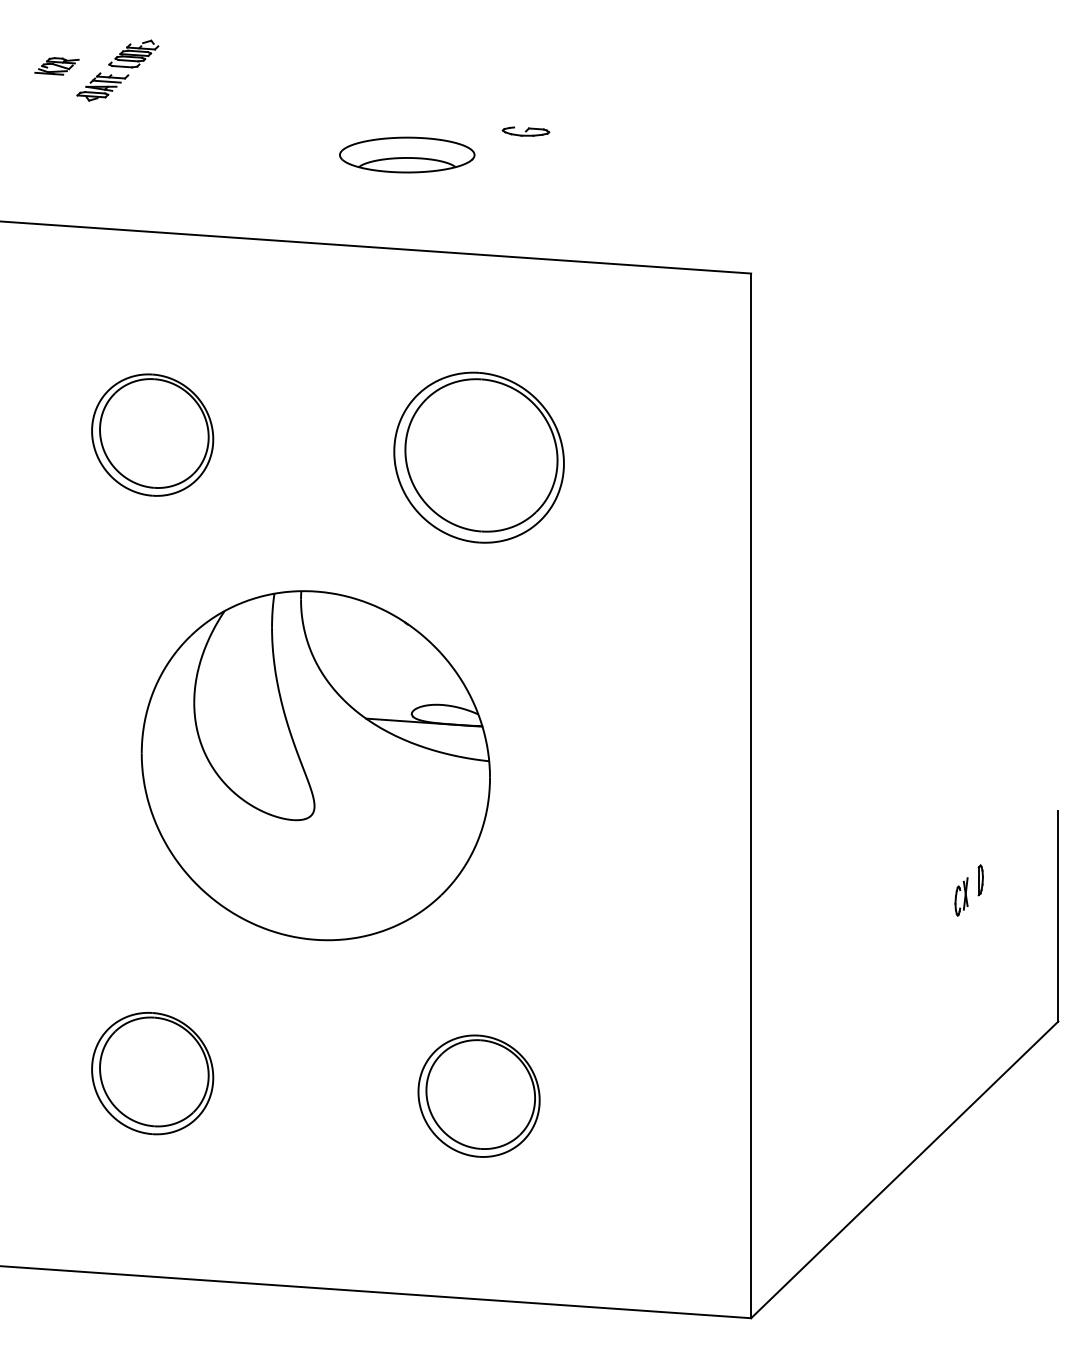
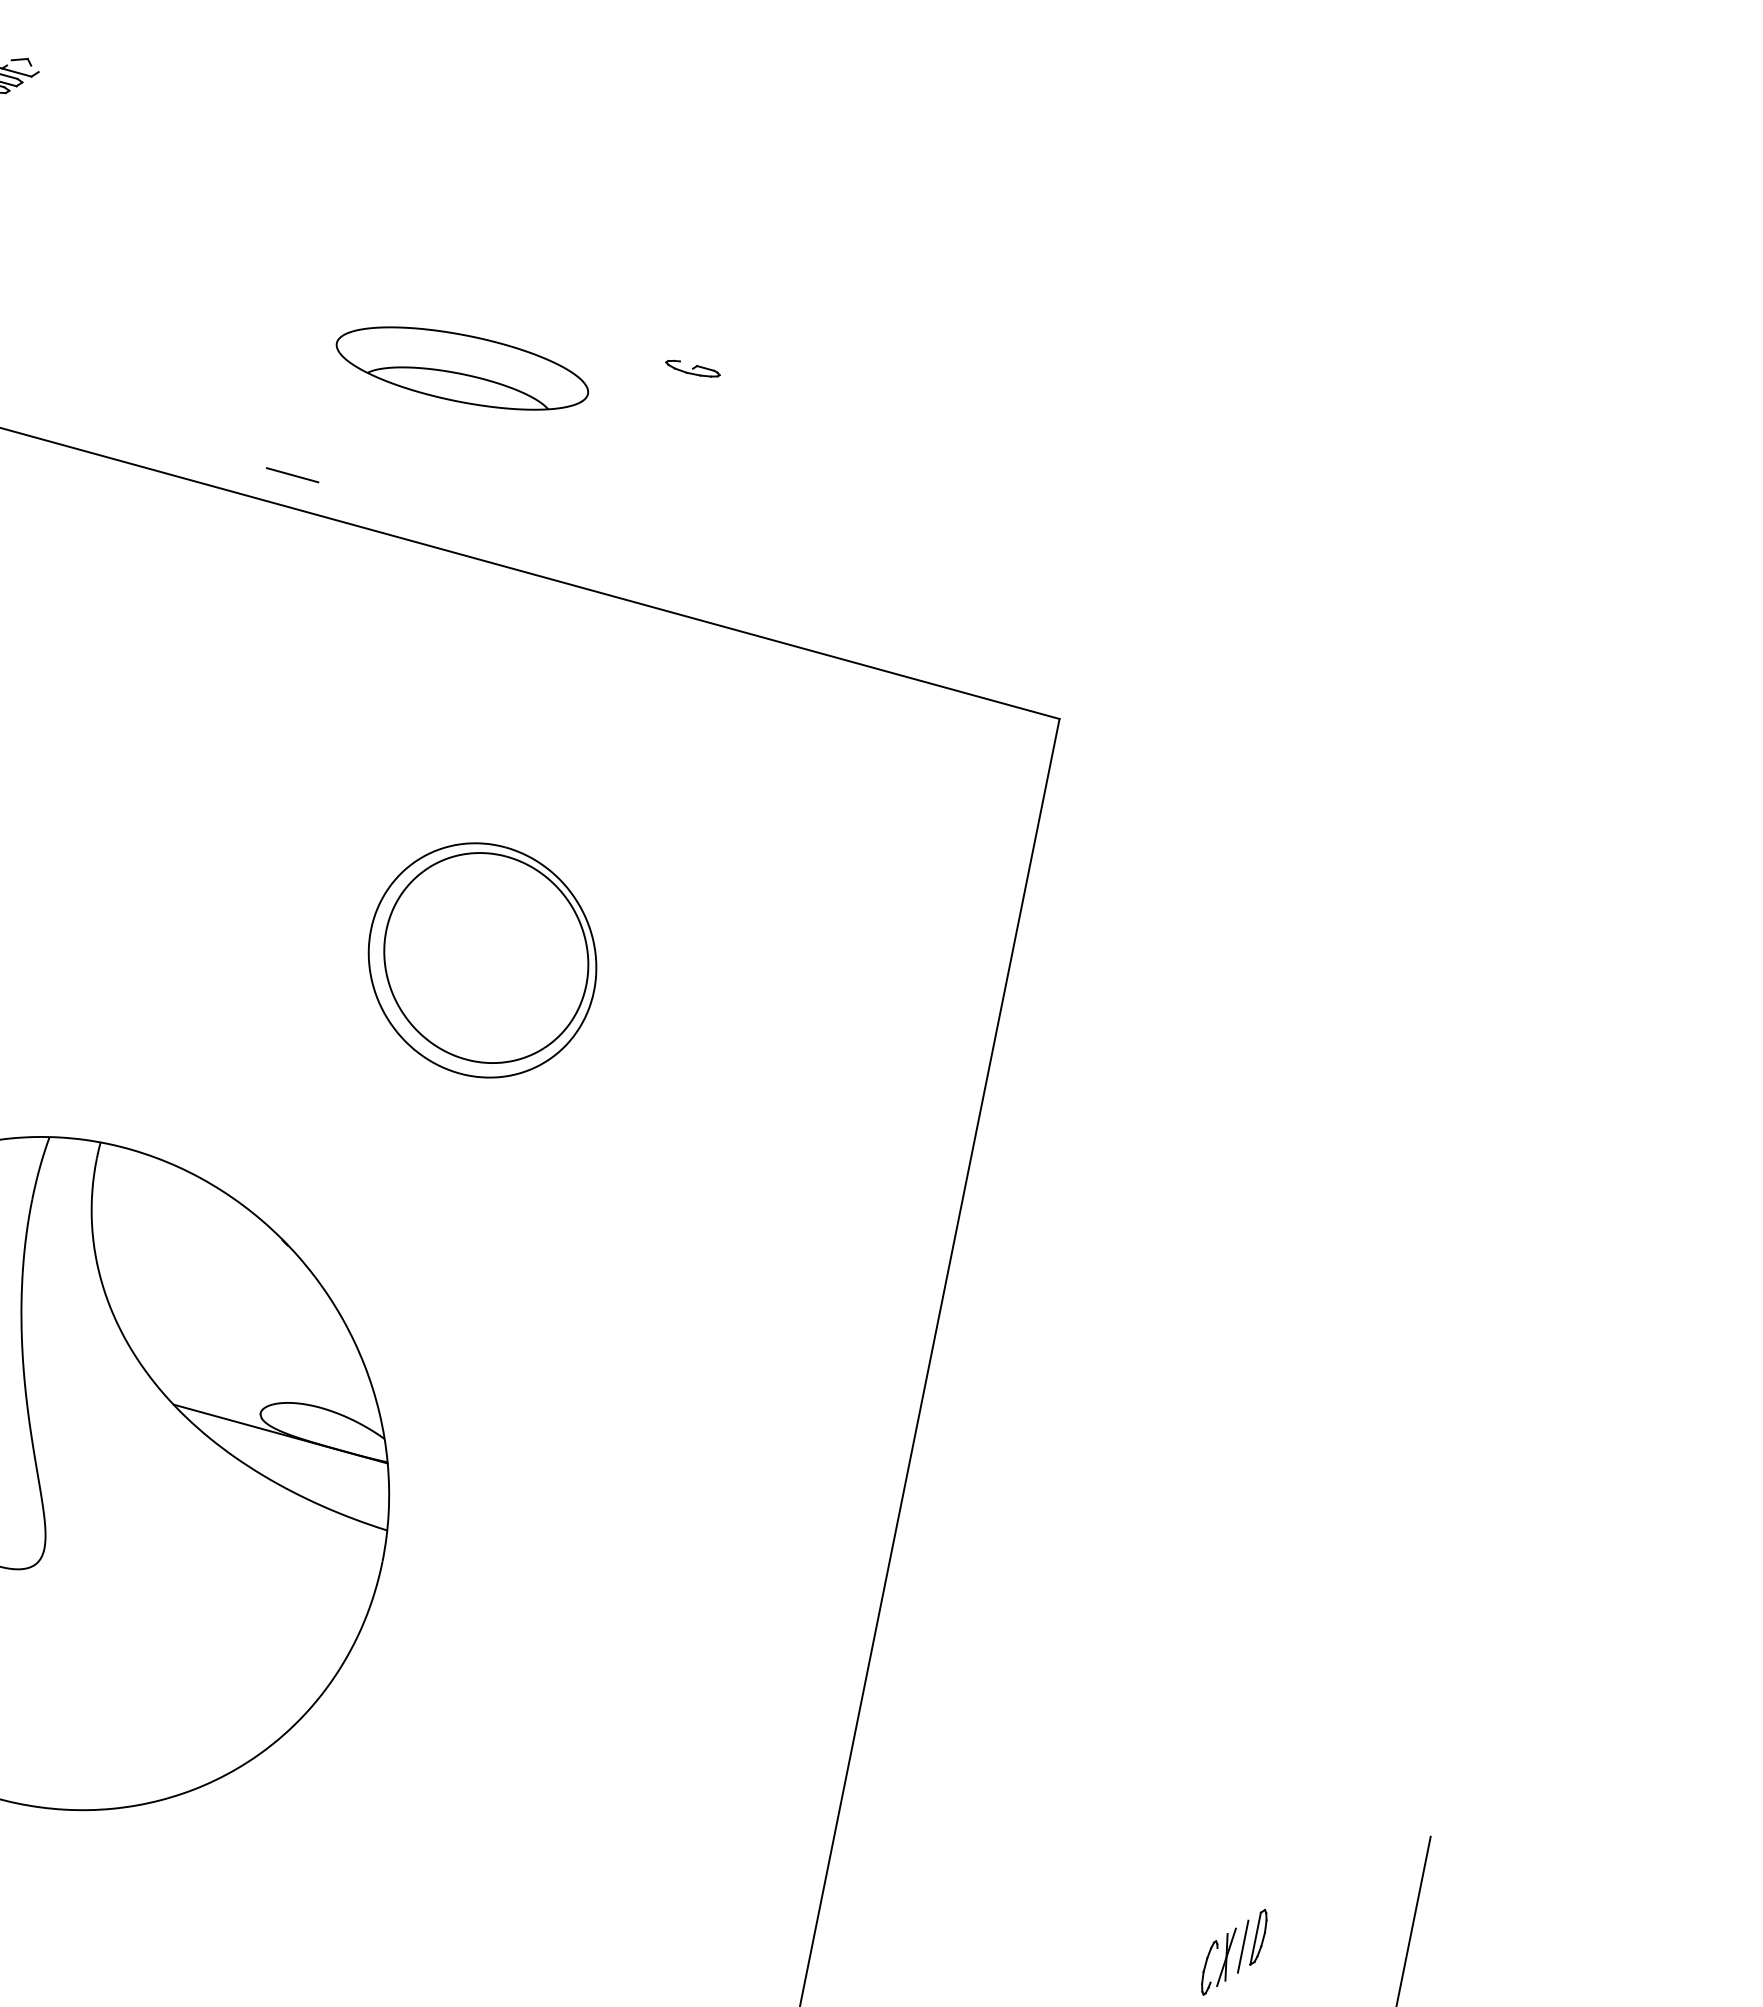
part: (525, 130) -> (692, 367), size x0.62
line: (330, 227) -> (291, 474), added
part: (478, 457) -> (481, 959), size x0.71
line: (973, 886) -> (1243, 1946), added

